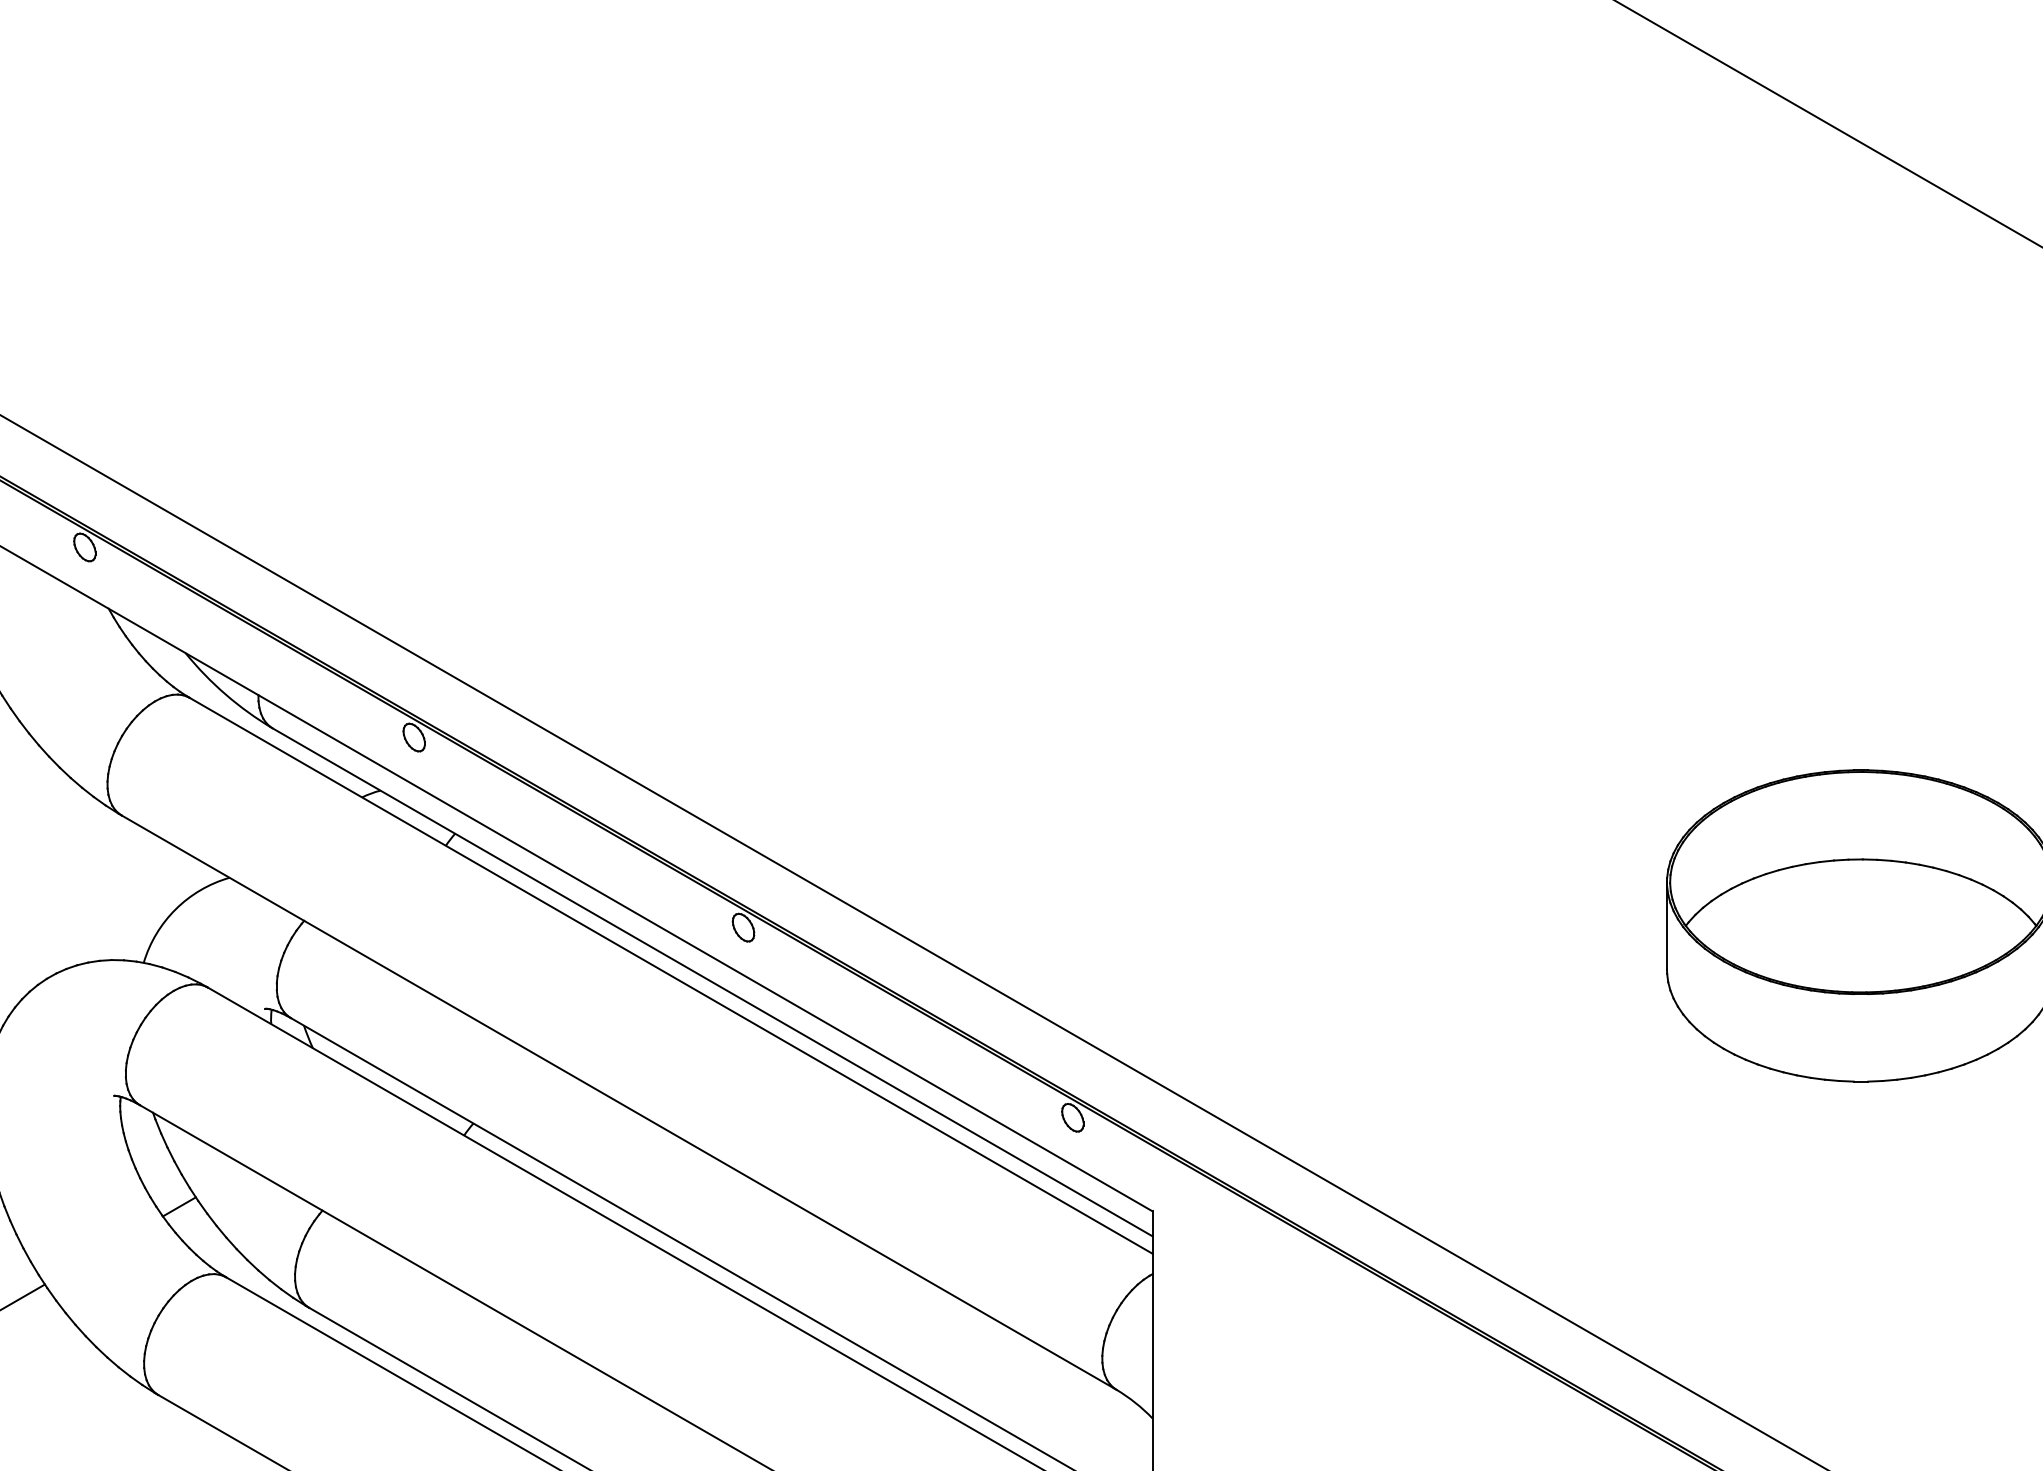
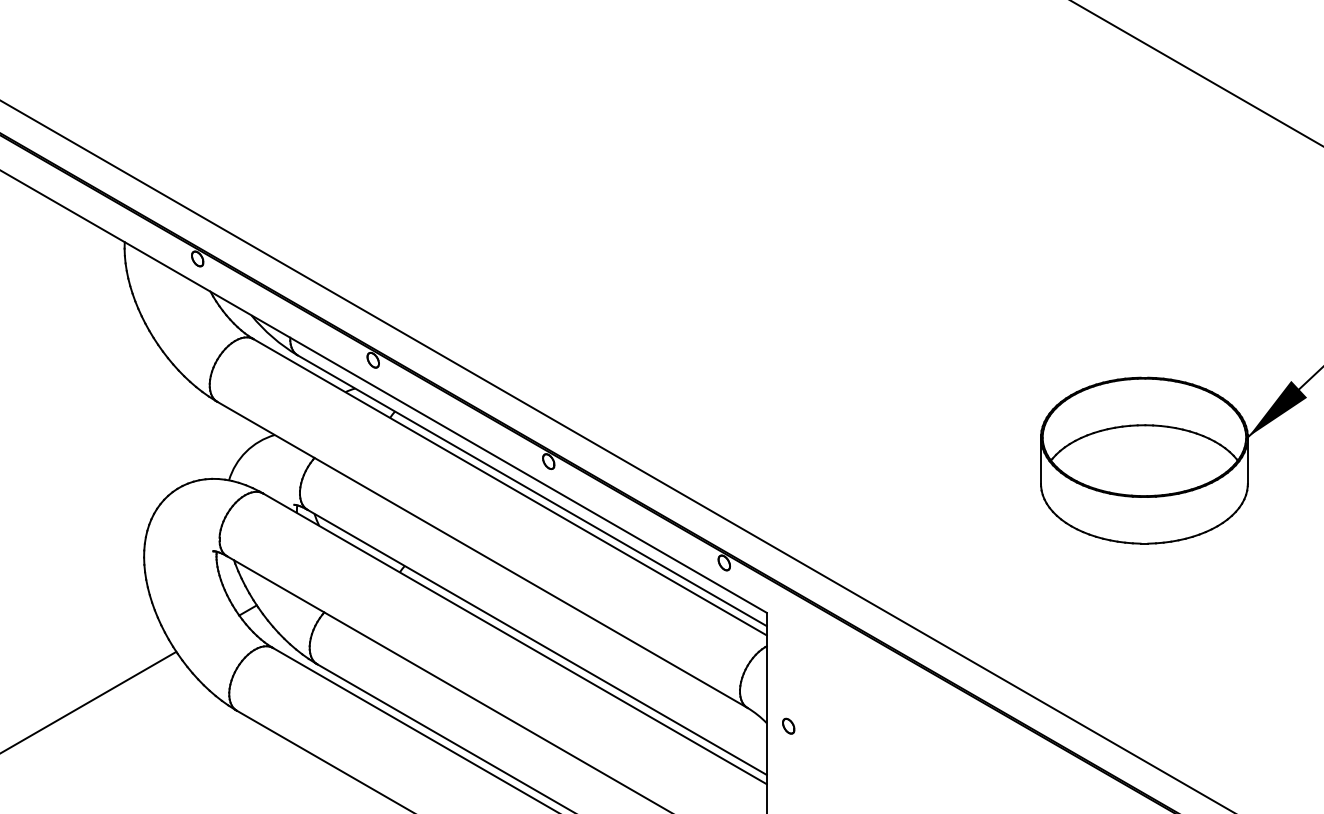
part: (1193, 1422) -> (788, 725), added

